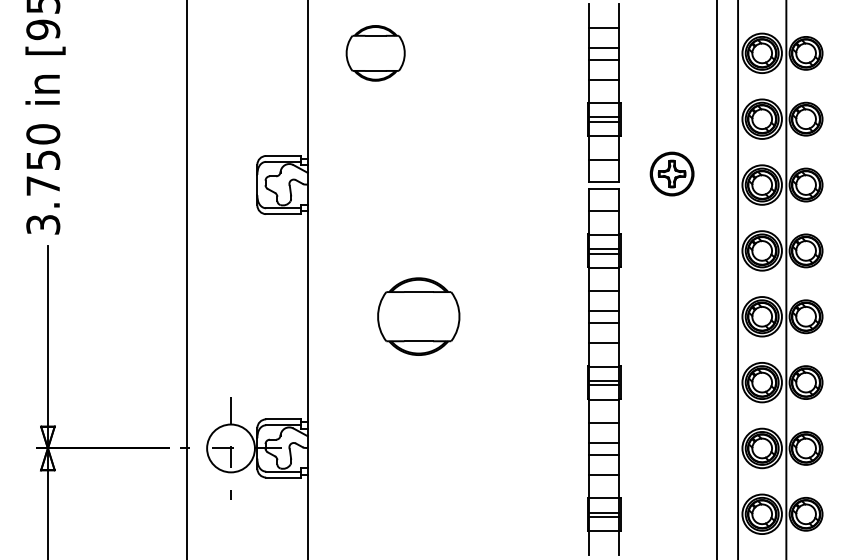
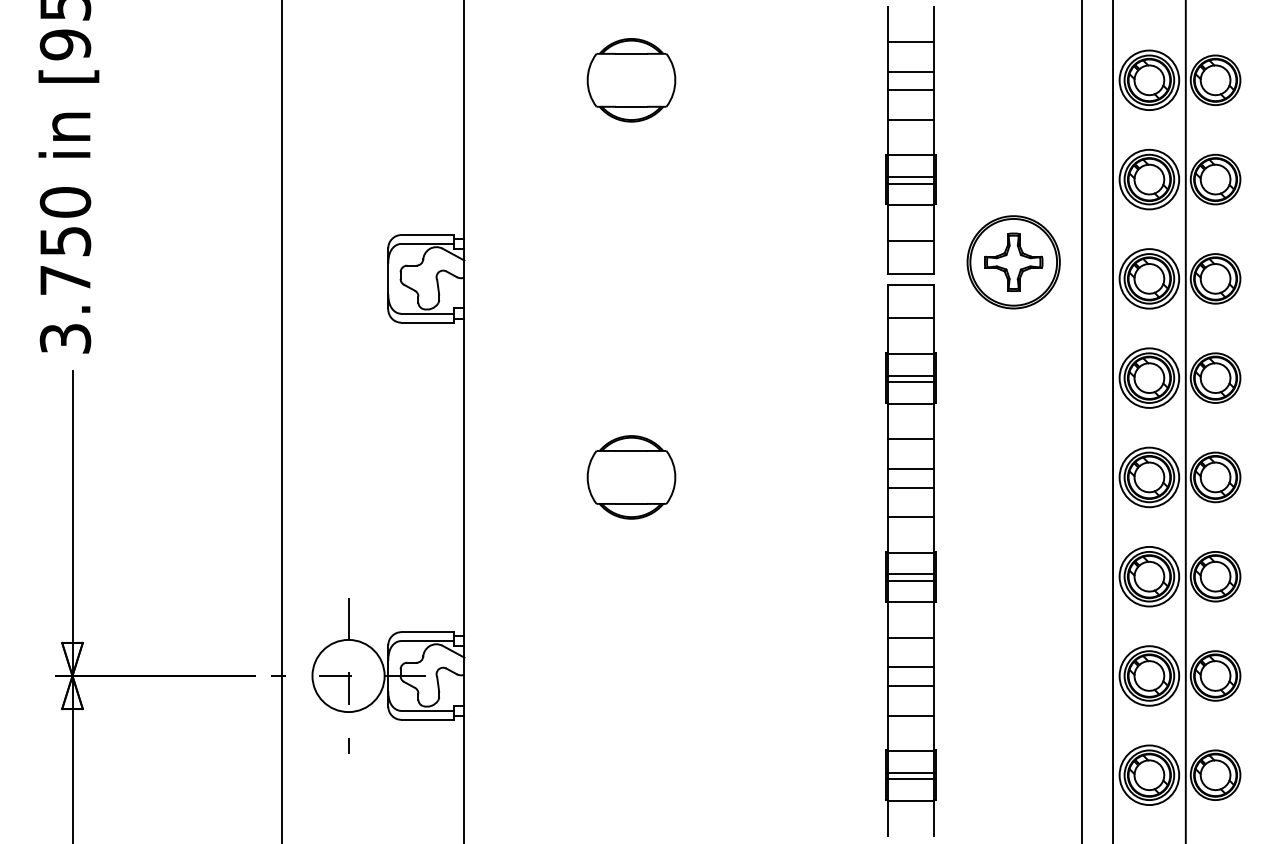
part: (375, 53) -> (631, 80), moved
part: (671, 173) -> (1012, 261), size x1.43
part: (418, 316) -> (631, 477), size x0.71

